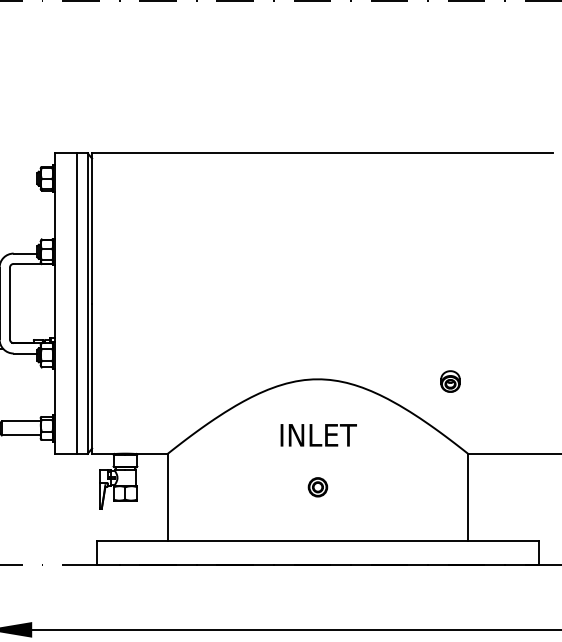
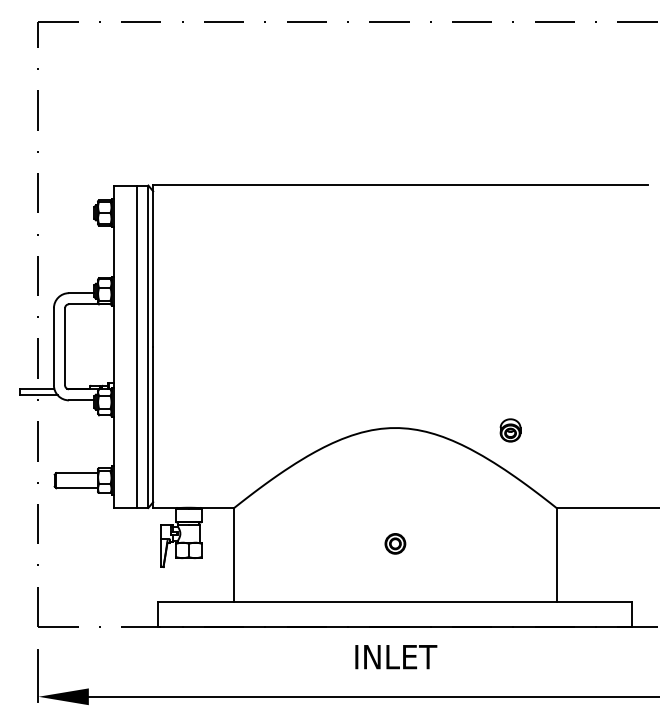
part: (450, 381) -> (510, 430), moved
text: (318, 435) -> (396, 657), moved

